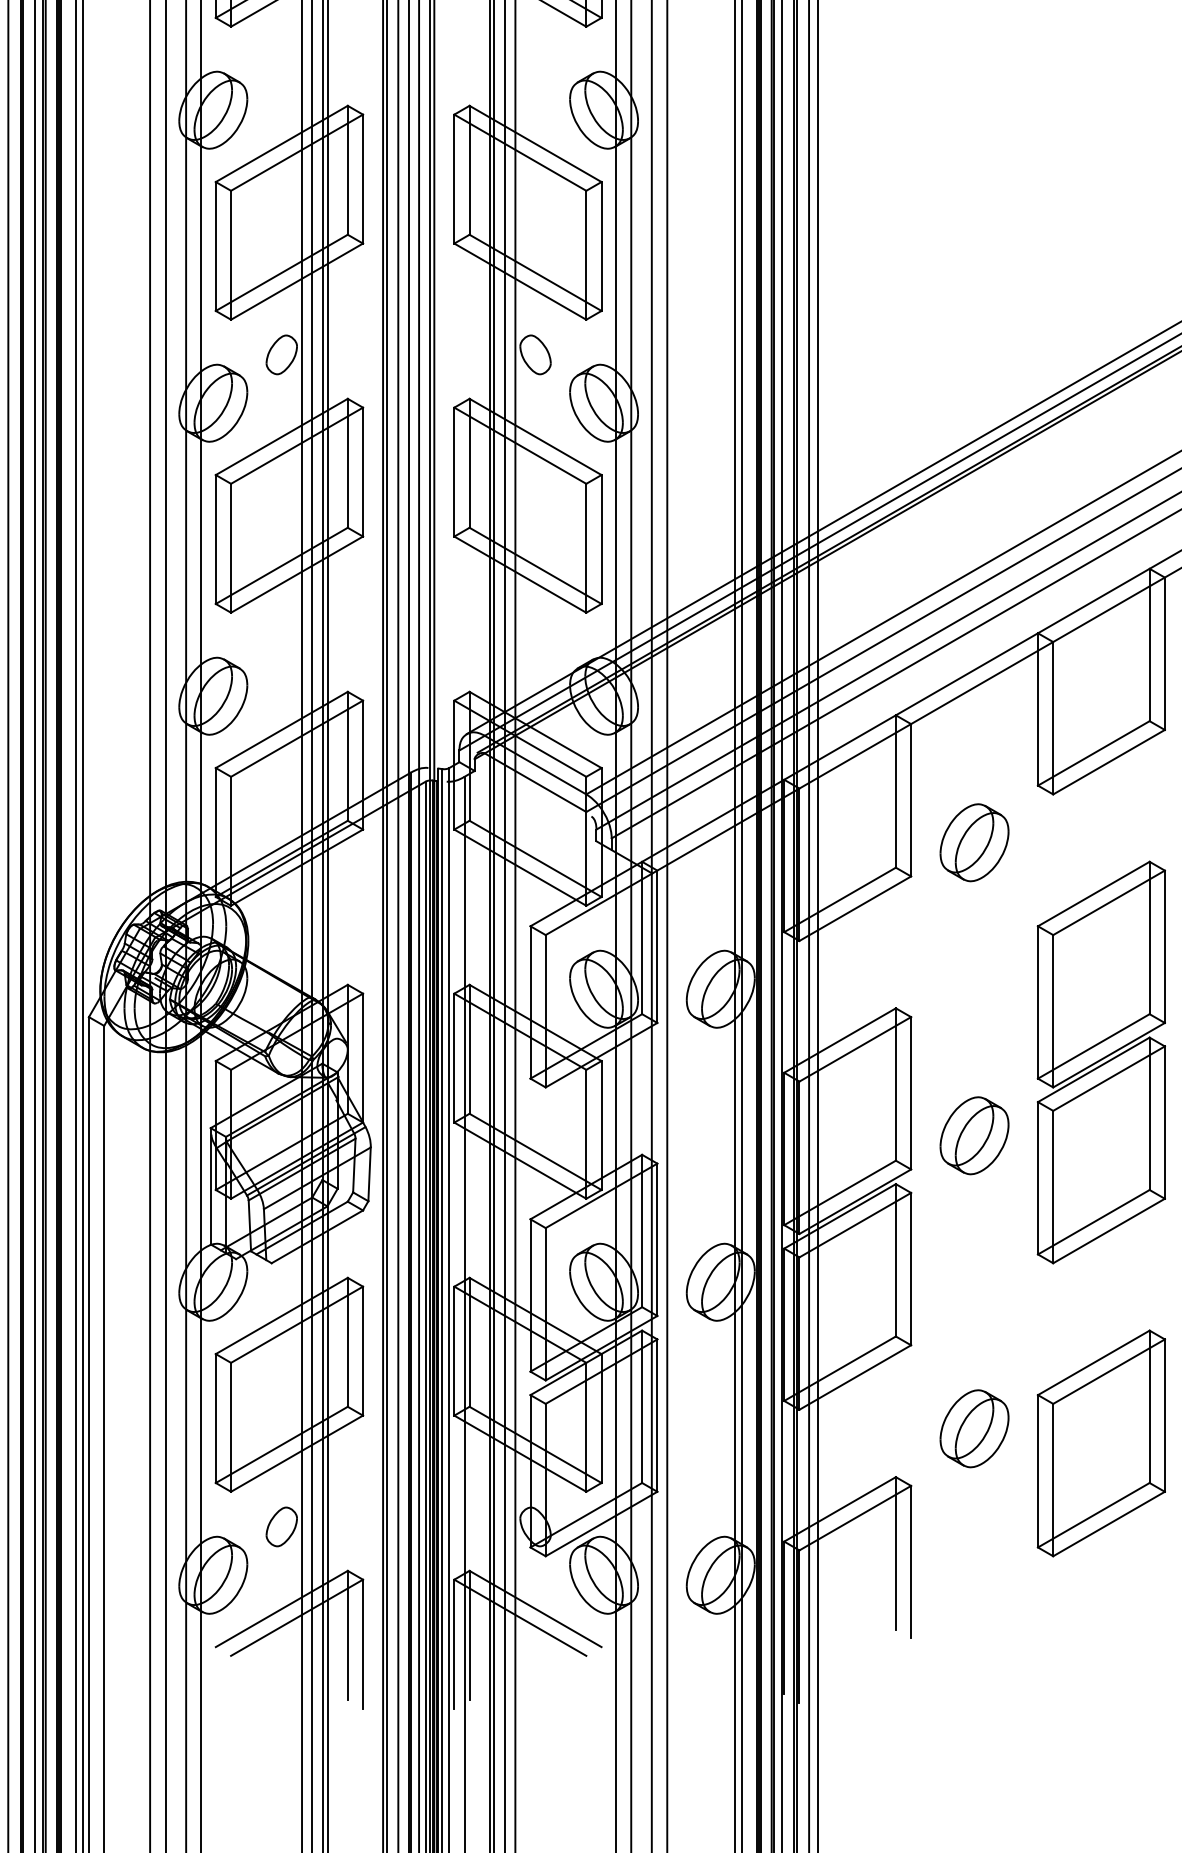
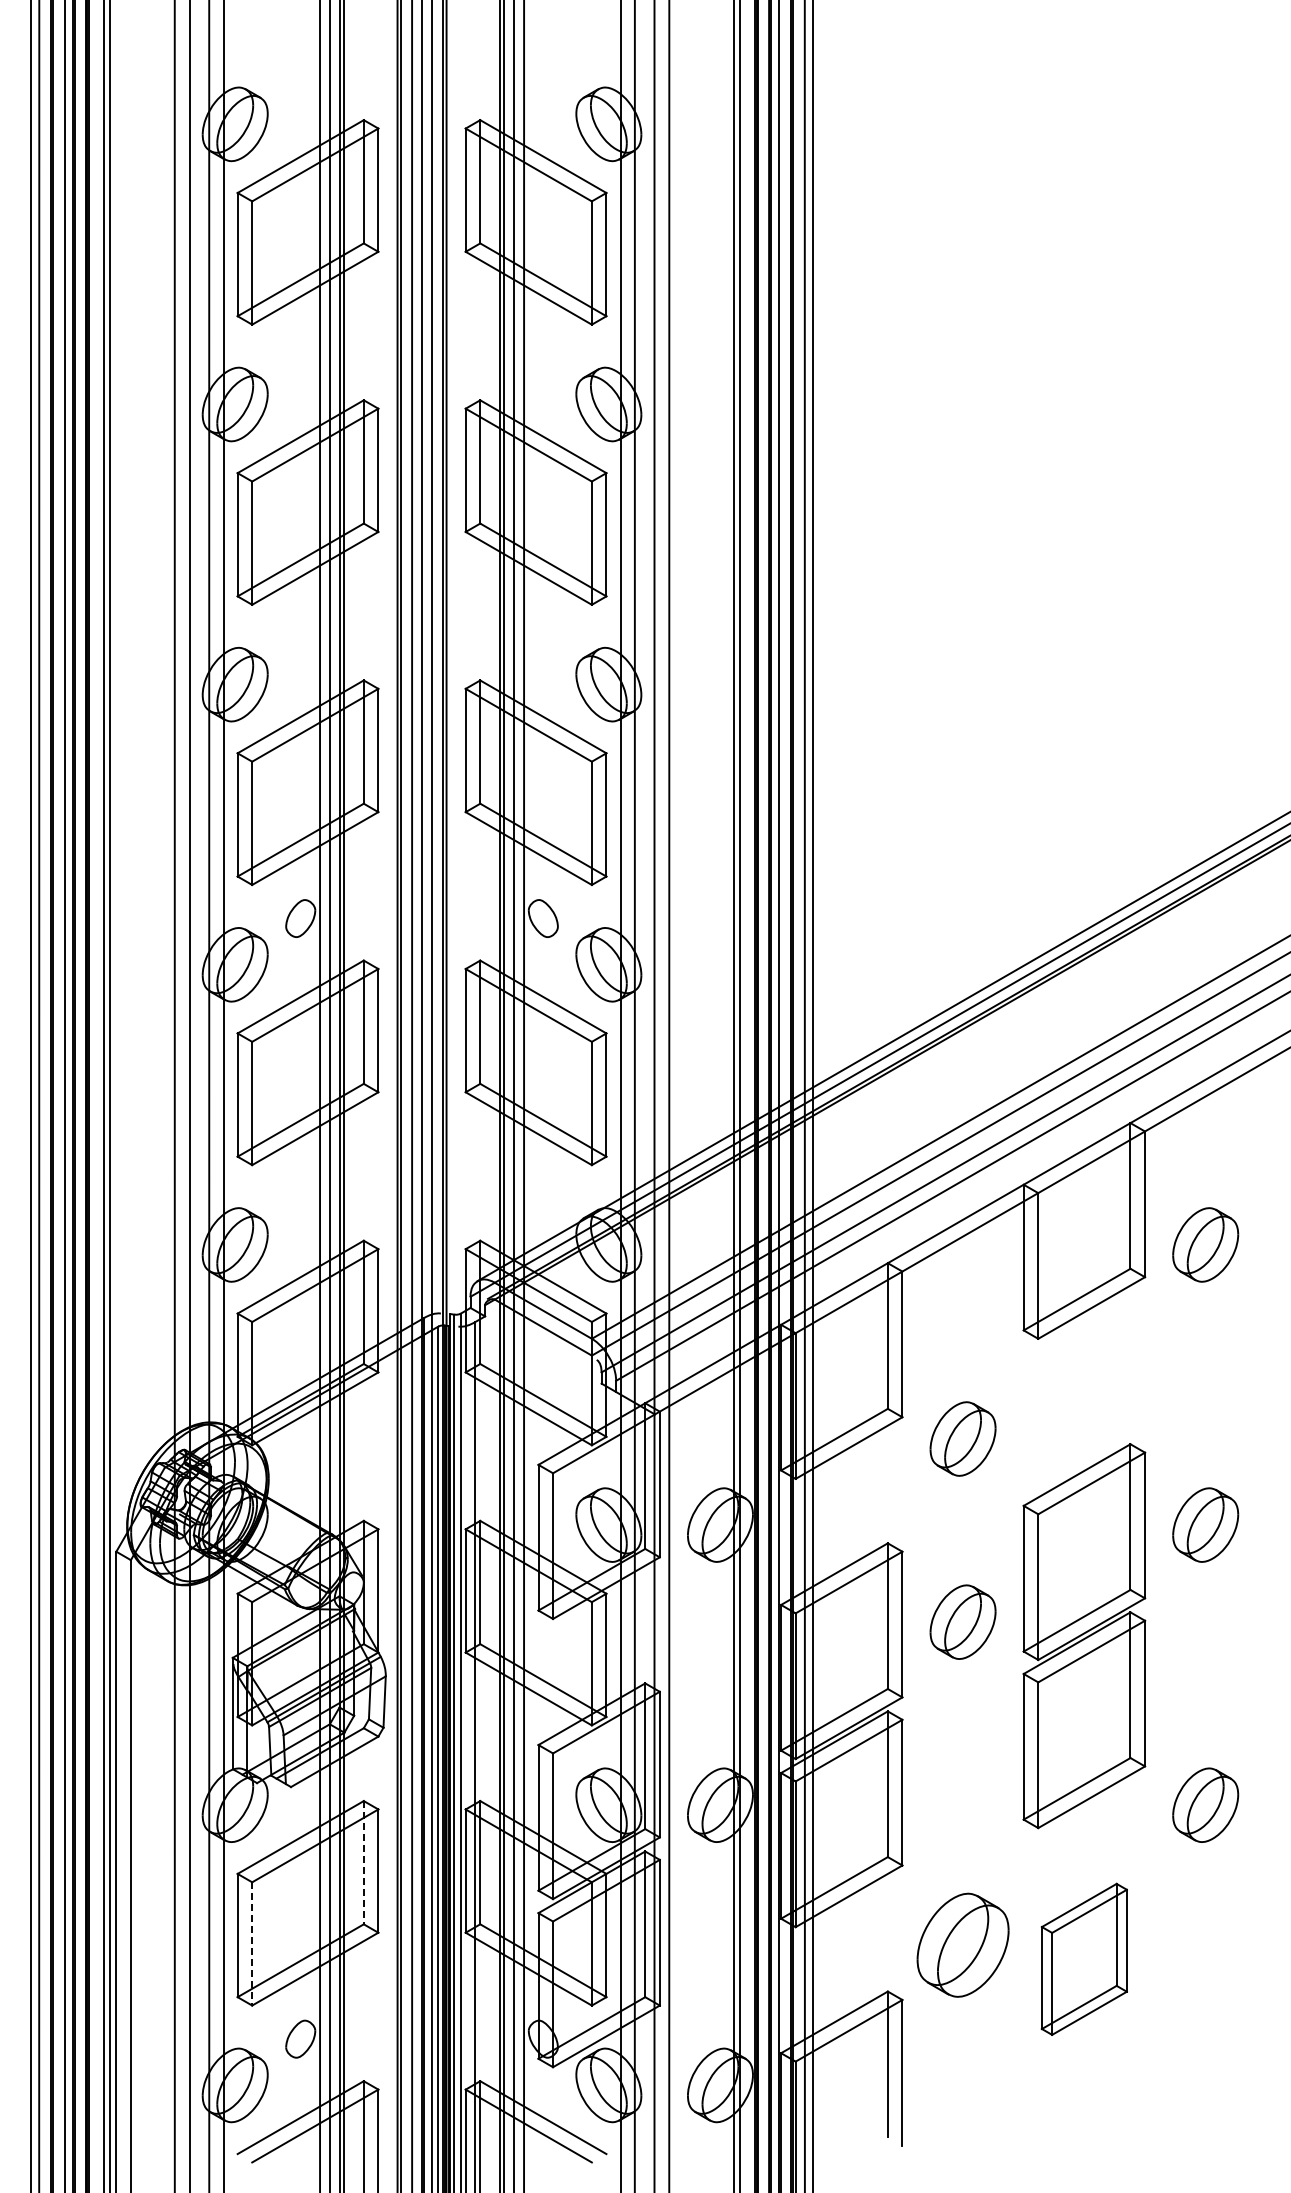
part: (973, 842) -> (962, 1438), moved
part: (1101, 1062) -> (1084, 1636), moved
part: (973, 1135) -> (962, 1621), moved
line: (347, 1342) -> (363, 1862), solid -> dashed
line: (231, 1426) -> (252, 1943), solid -> dashed
part: (973, 1428) -> (962, 1945), size x1.4
part: (1101, 1443) -> (1084, 1959), size x0.7

